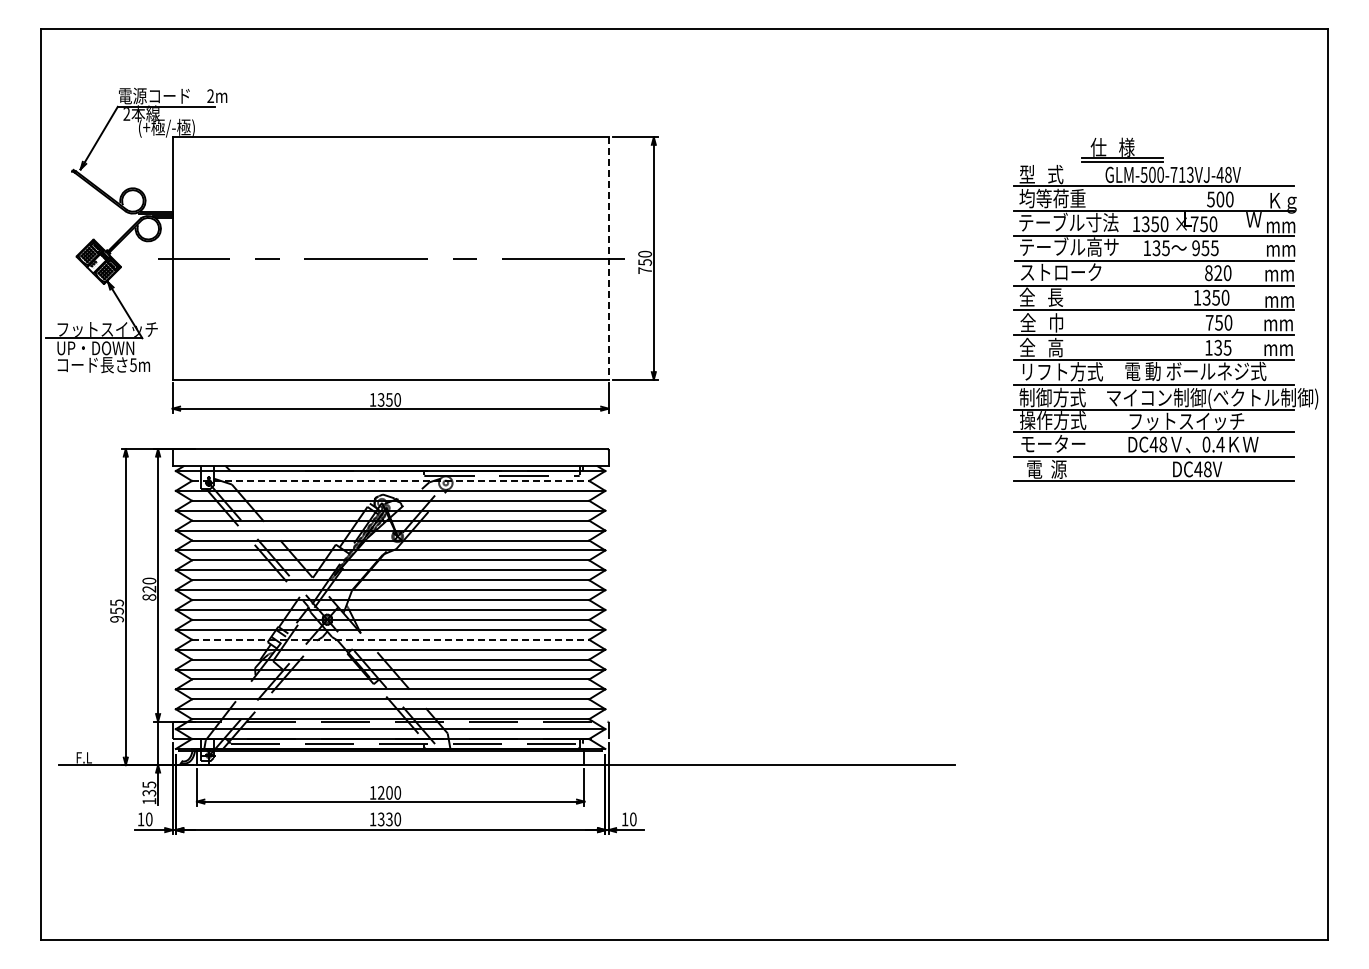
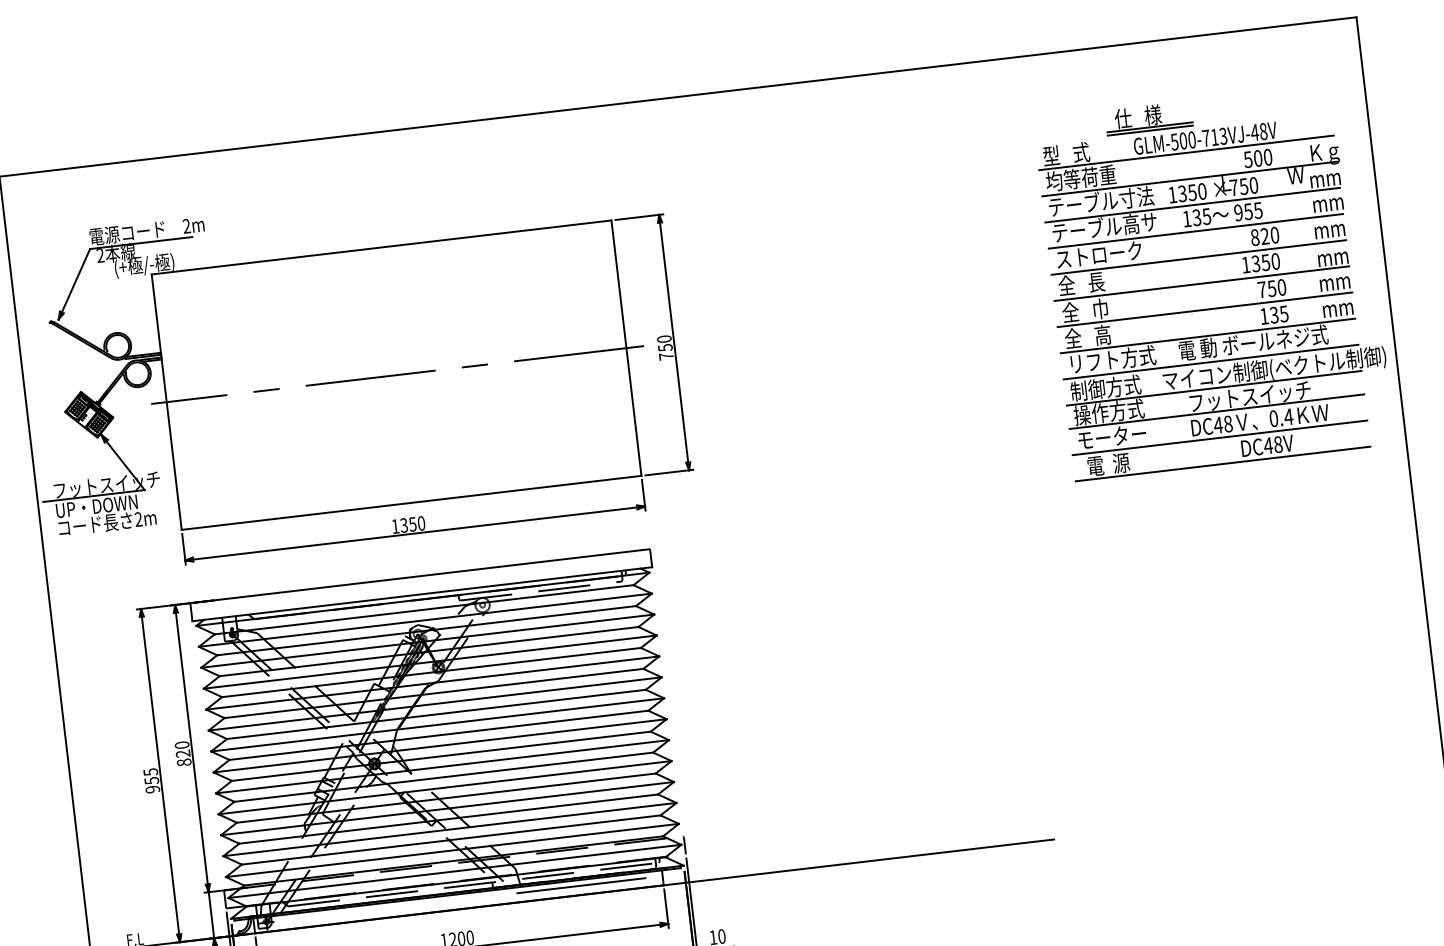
line: (608, 259) -> (626, 349), dashed -> solid
part: (1165, 309) -> (1213, 281), moved
text: (133, 365) -> (138, 519), 5m -> 2m
line: (390, 480) -> (423, 609), dashed -> solid
line: (390, 639) -> (443, 776), dashed -> solid
line: (509, 756) -> (583, 885), added

